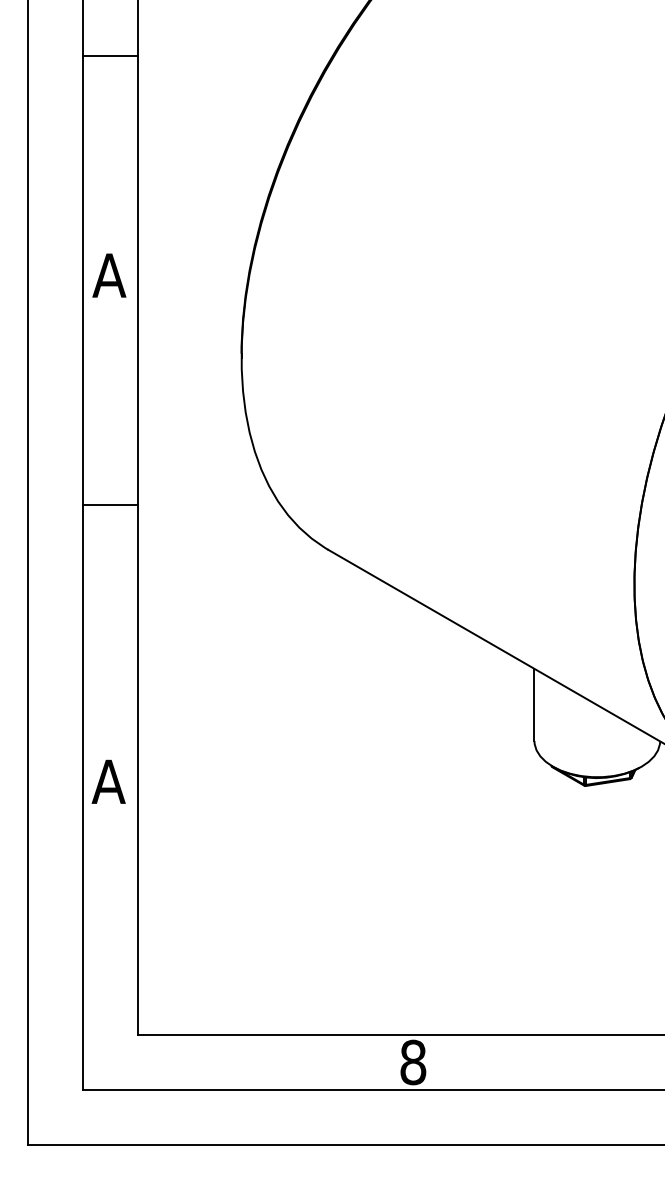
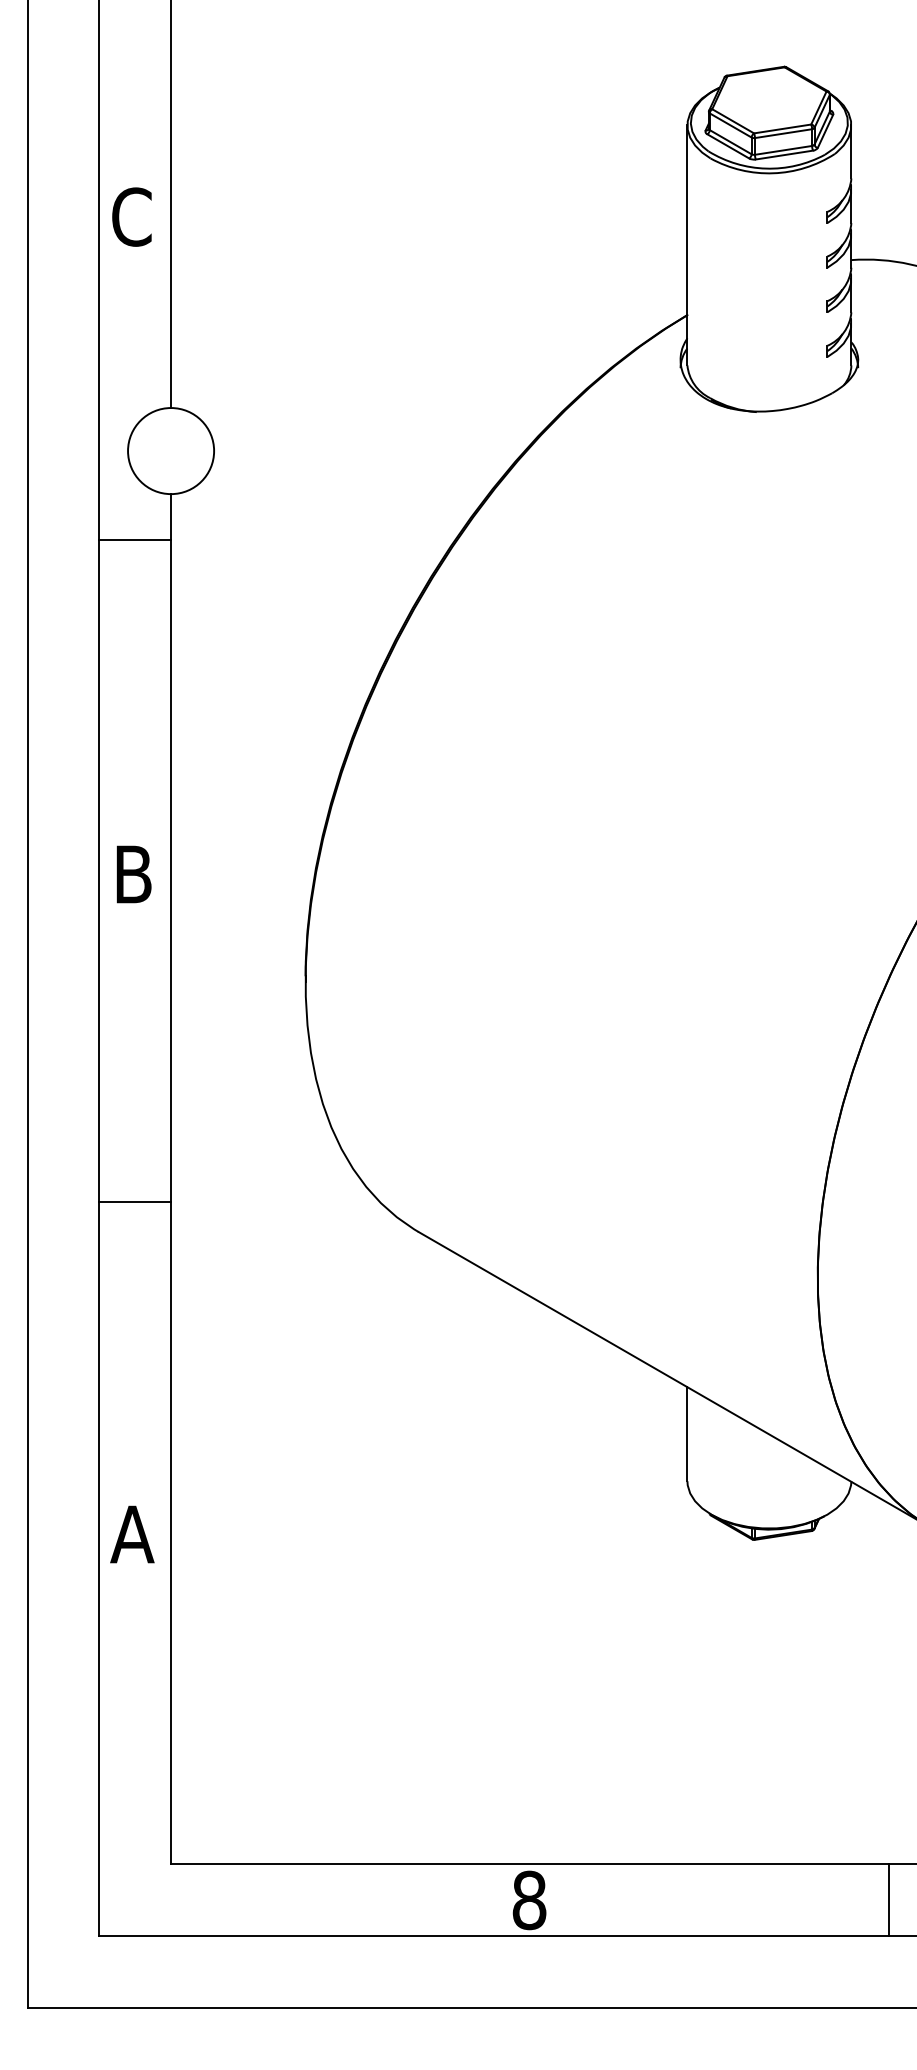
line: (111, 56) -> (135, 539), moved
text: (109, 275) -> (133, 874), A -> B
line: (111, 504) -> (135, 1202), moved

